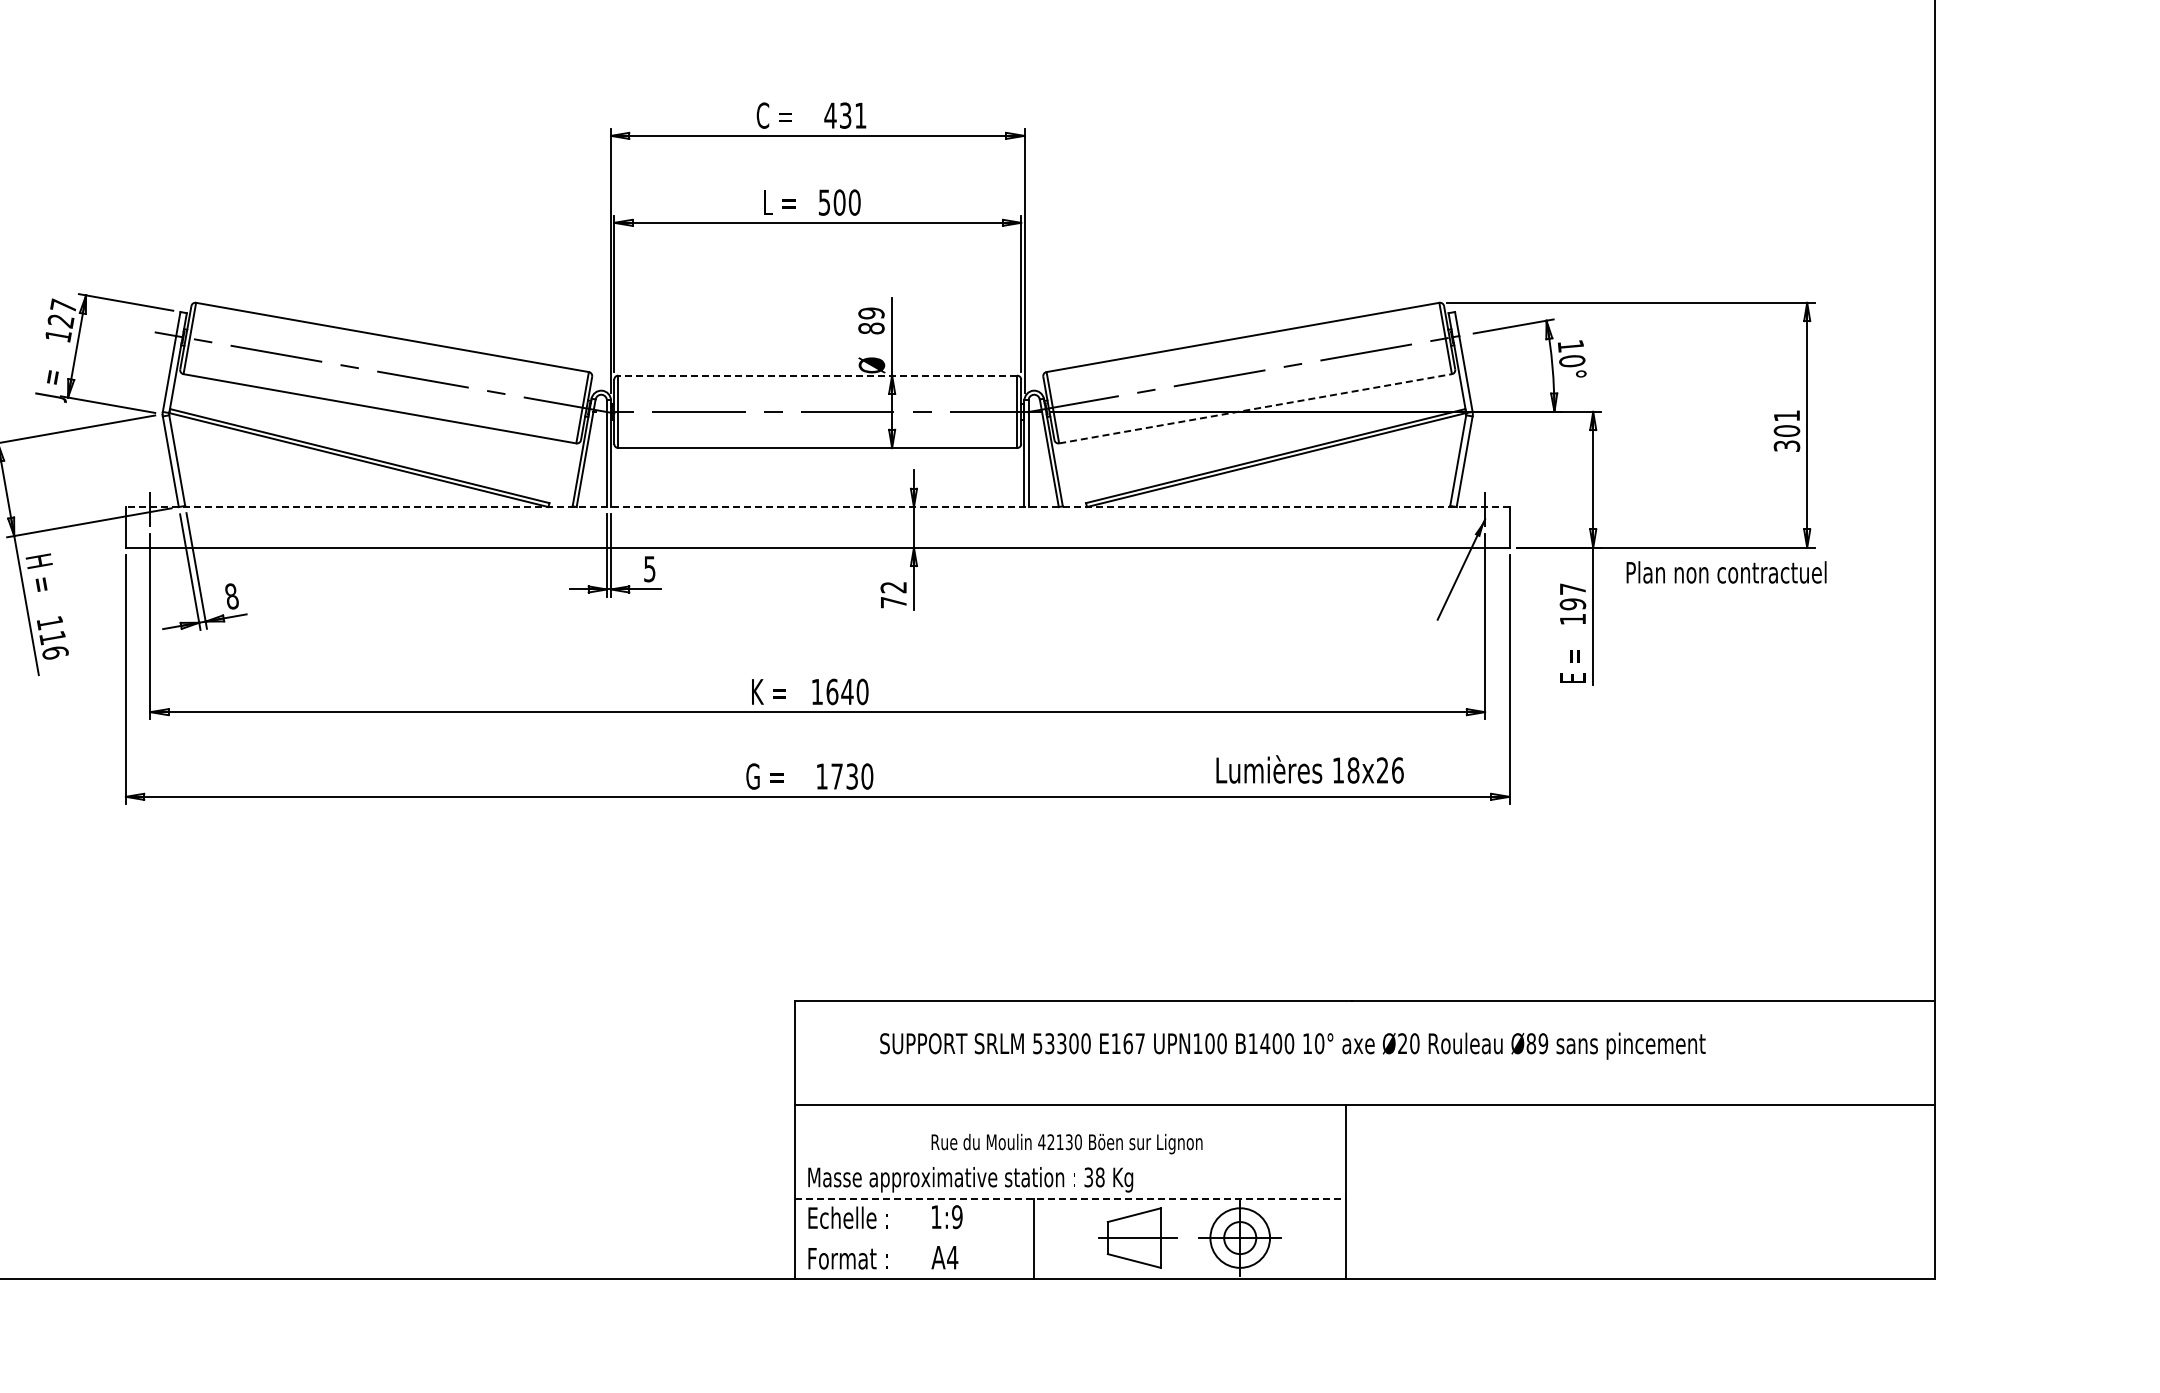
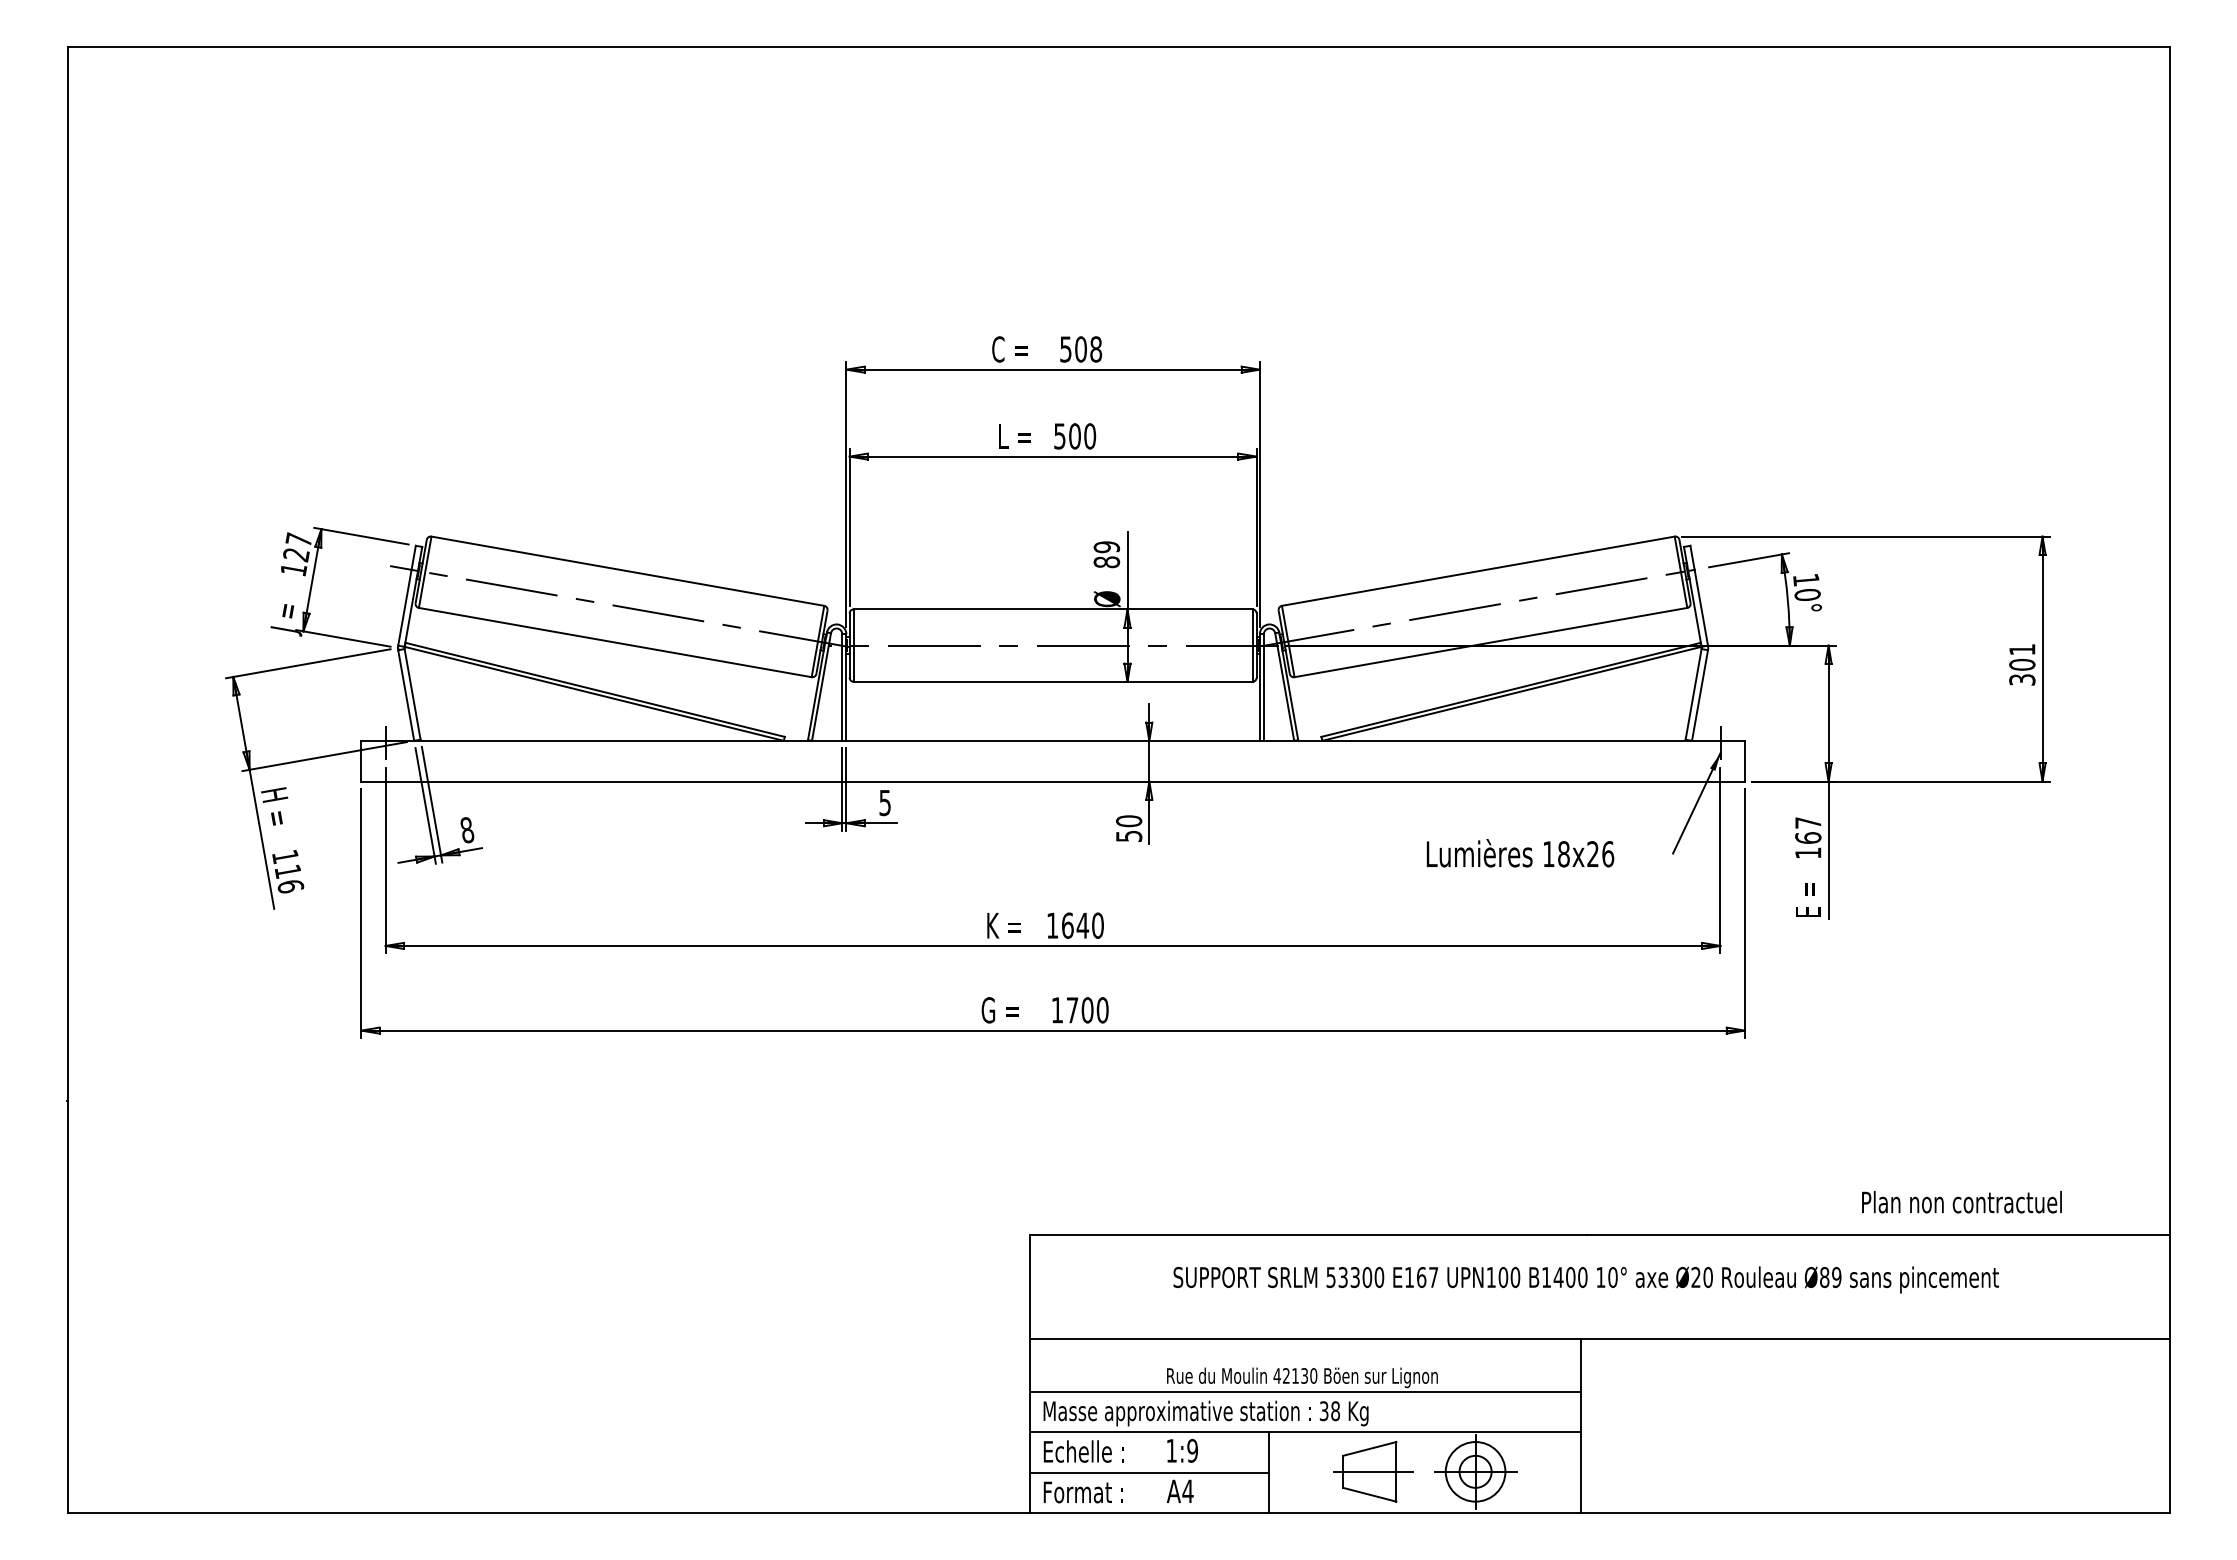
text: (845, 115) -> (1080, 349), 431 -> 508
line: (817, 375) -> (1052, 609), dashed -> solid
line: (1256, 408) -> (1491, 642), dashed -> solid
line: (818, 506) -> (1053, 740), dashed -> solid
text: (1726, 572) -> (1961, 1202), moved
text: (893, 594) -> (1128, 828), 72 -> 50
text: (1573, 604) -> (1808, 838), 197 -> 167
text: (1310, 769) -> (1520, 853), moved
text: (852, 776) -> (1087, 1010), 1730 -> 1700
text: (1292, 1045) -> (1585, 1279), moved
line: (1070, 1158) -> (1305, 1392), added
line: (1070, 1198) -> (1305, 1432), dashed -> solid
line: (913, 1238) -> (1148, 1472), added

